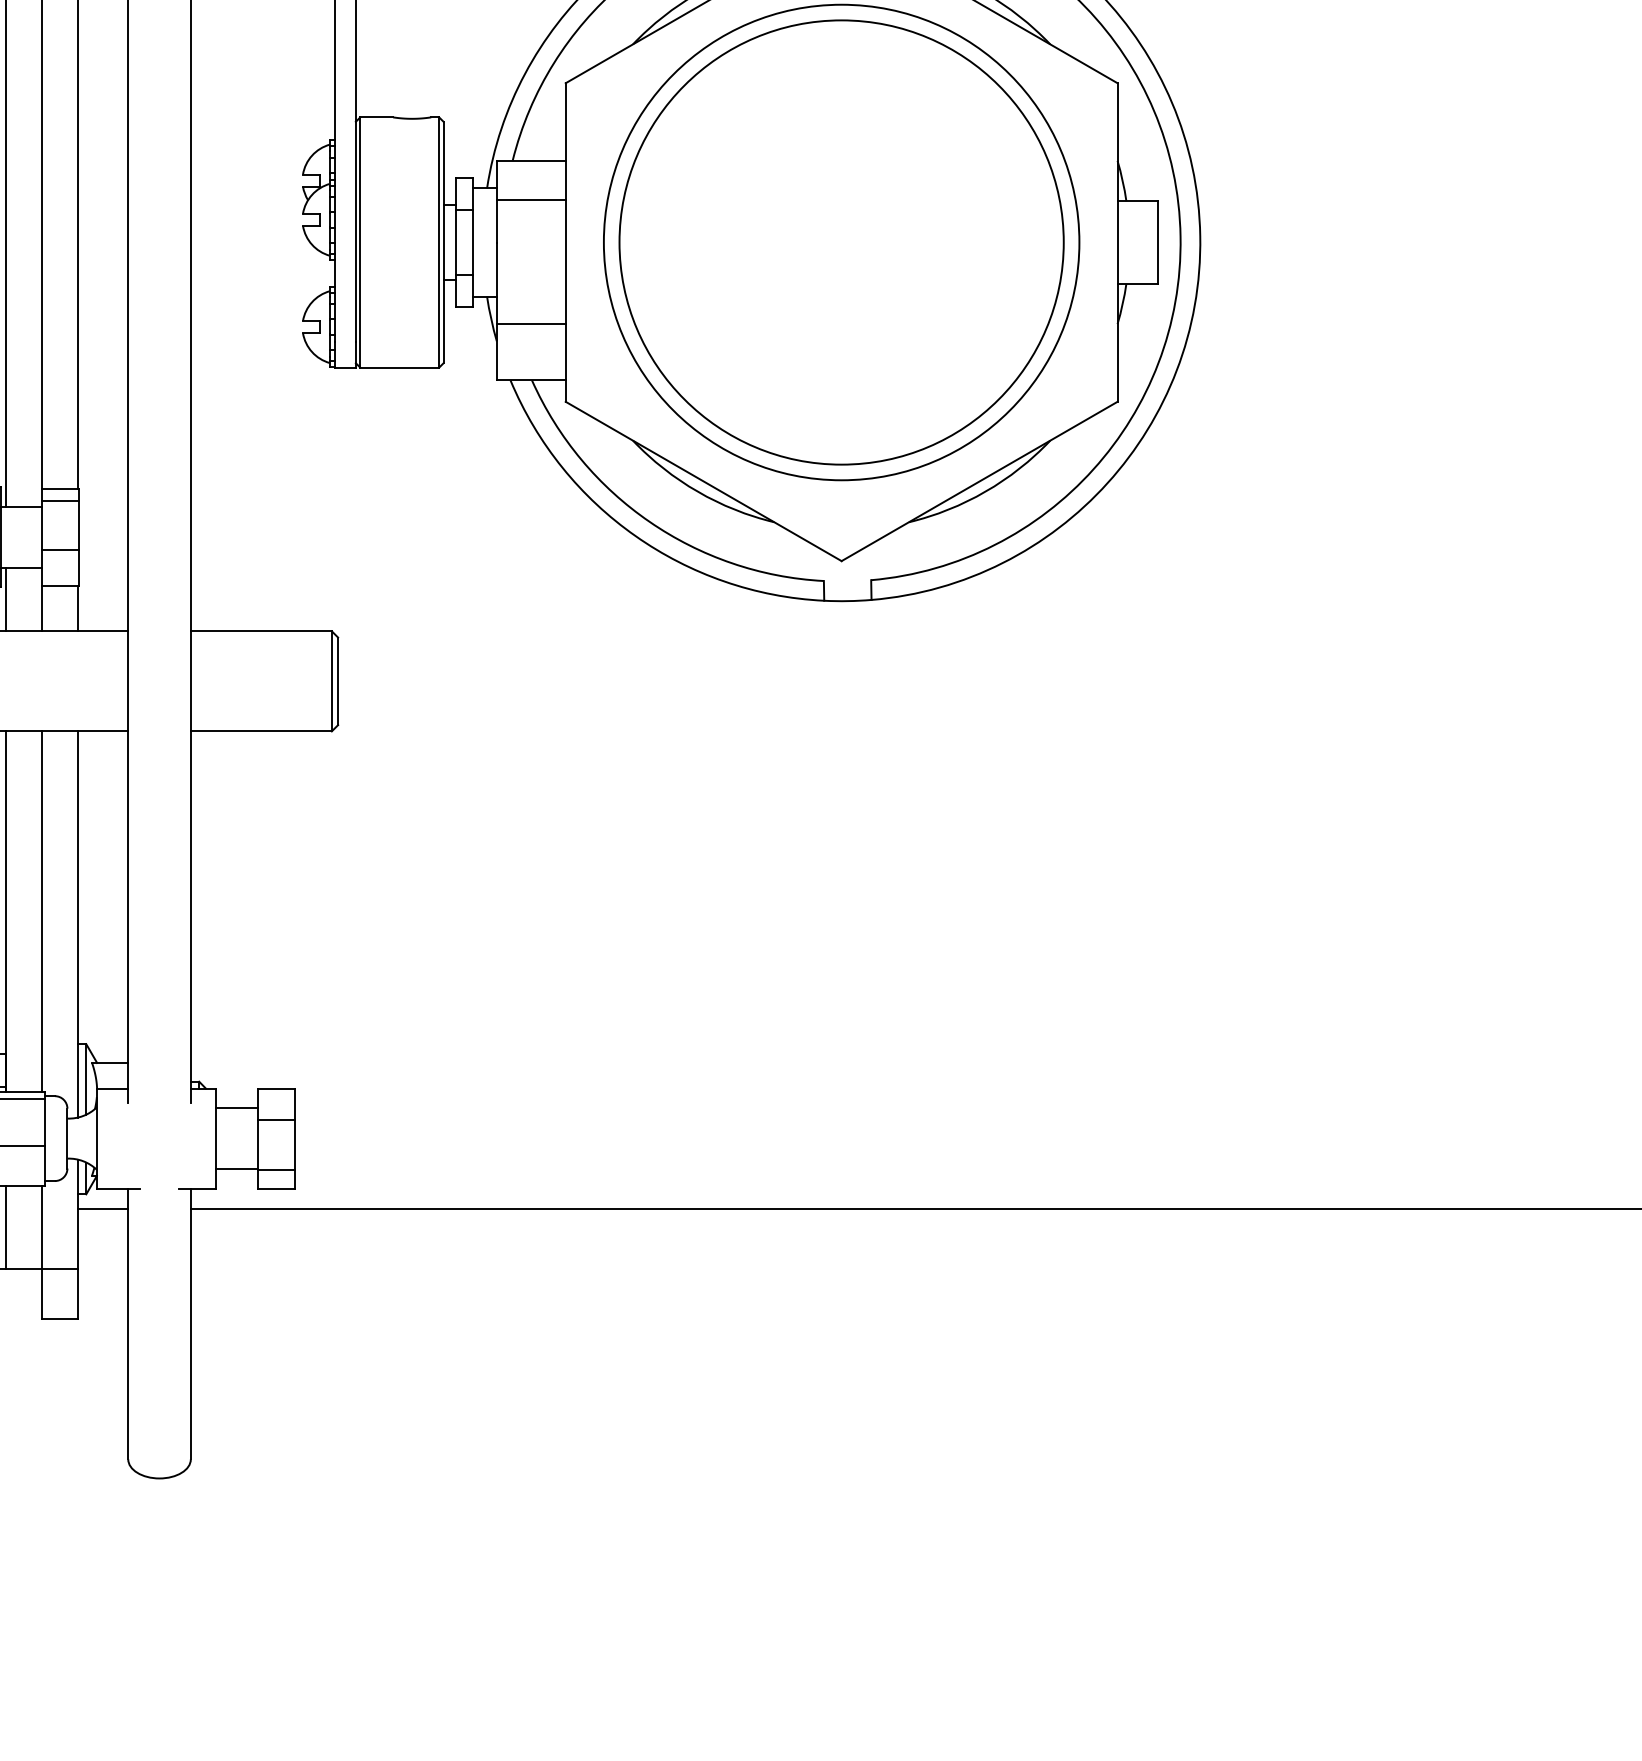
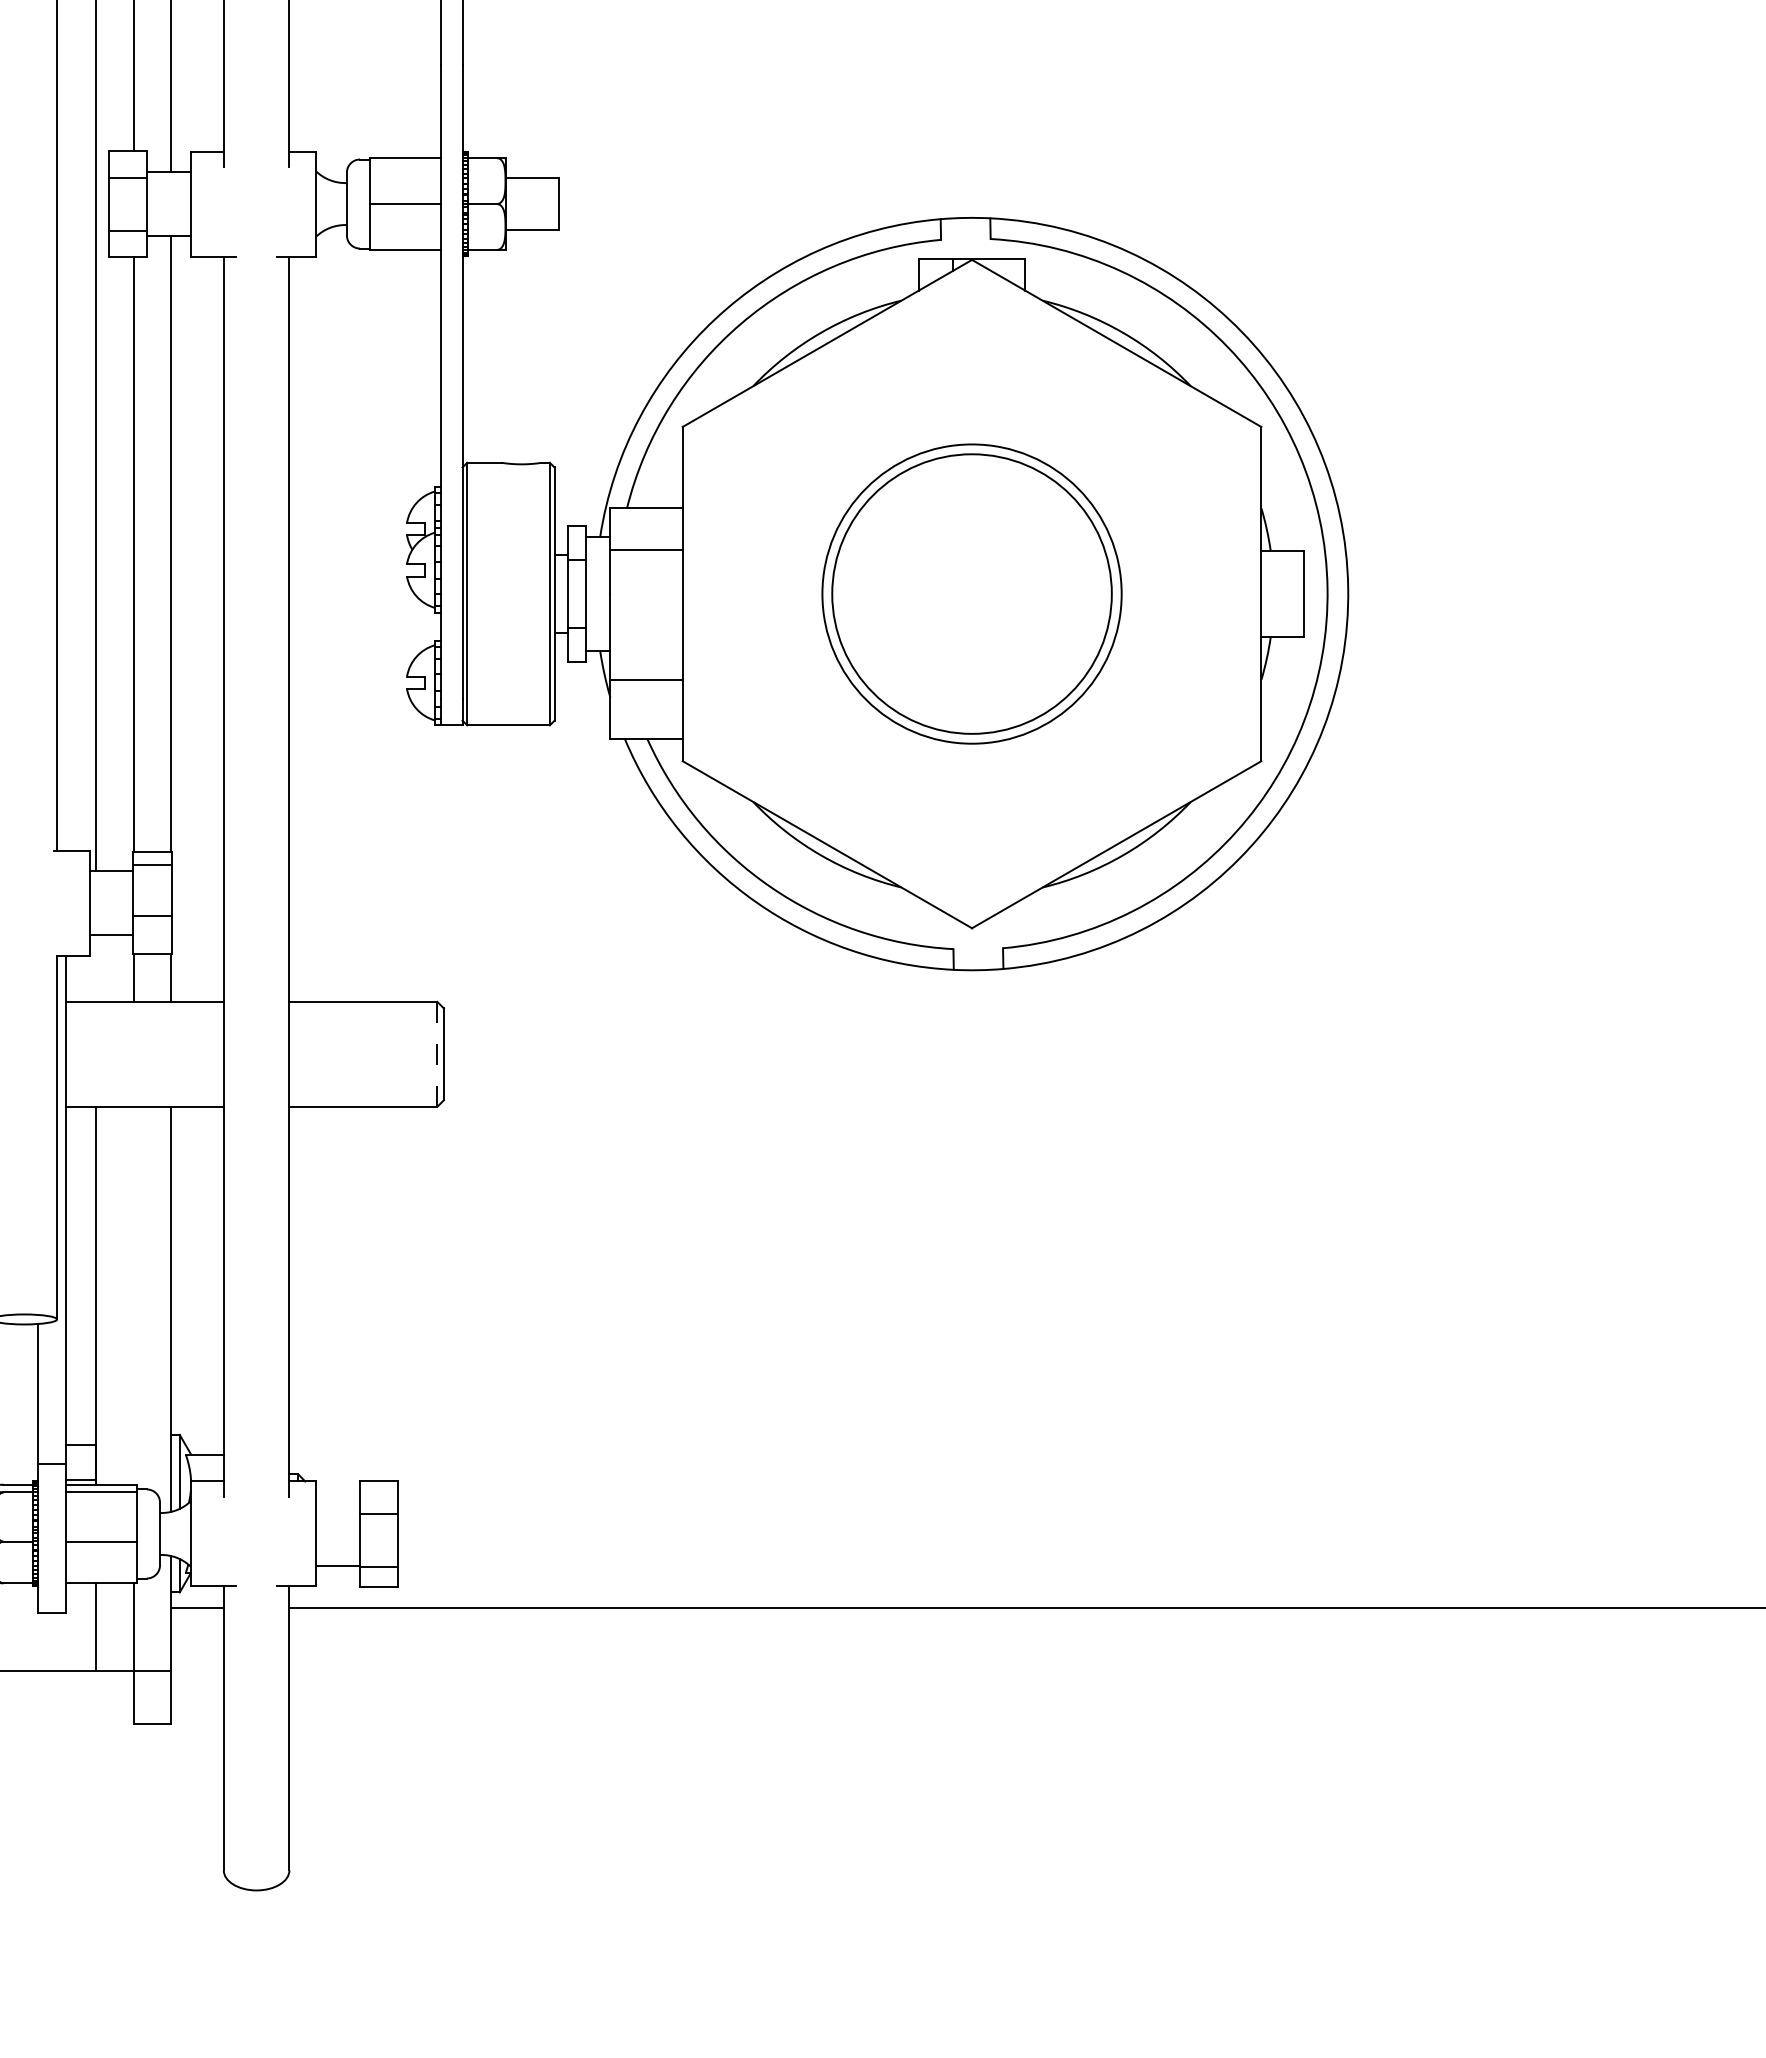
circle: (841, 241) -> (971, 593), size x0.6
circle: (842, 242) -> (972, 594), size x0.6
line: (6, 599) -> (96, 968), removed
line: (332, 681) -> (437, 1054), solid -> dashed
line: (42, 911) -> (133, 1295), removed
line: (236, 1107) -> (337, 1501), removed

